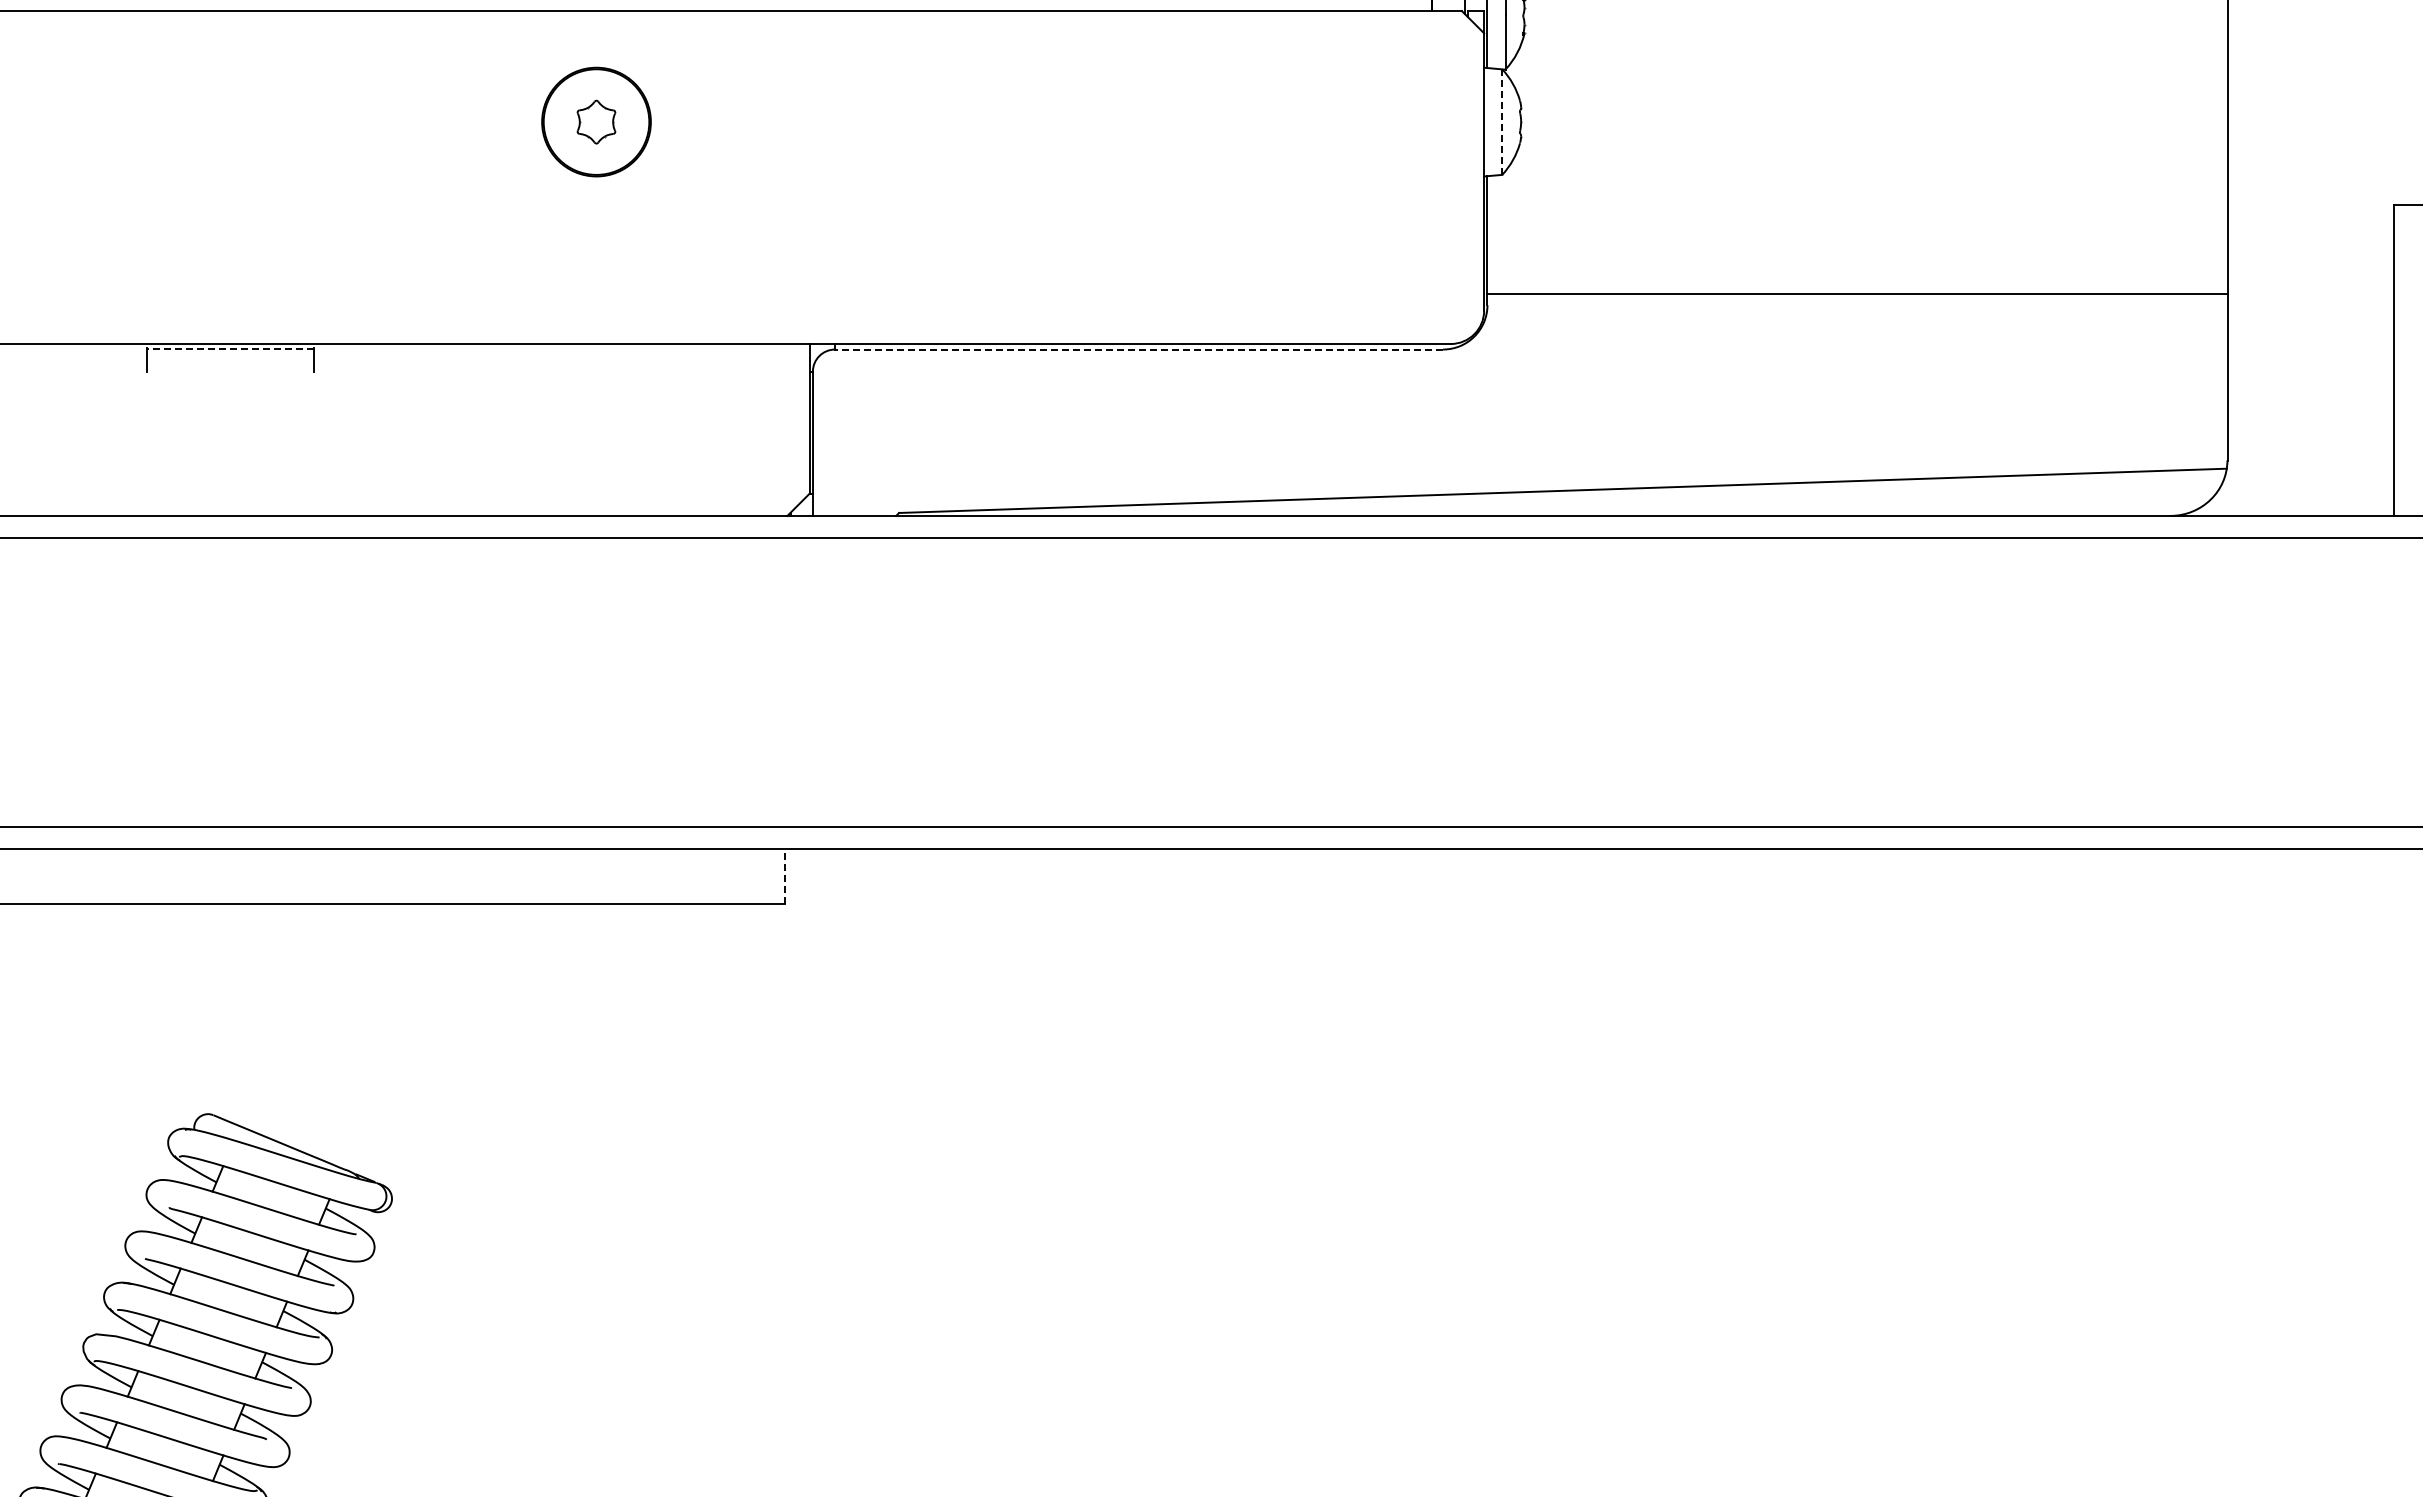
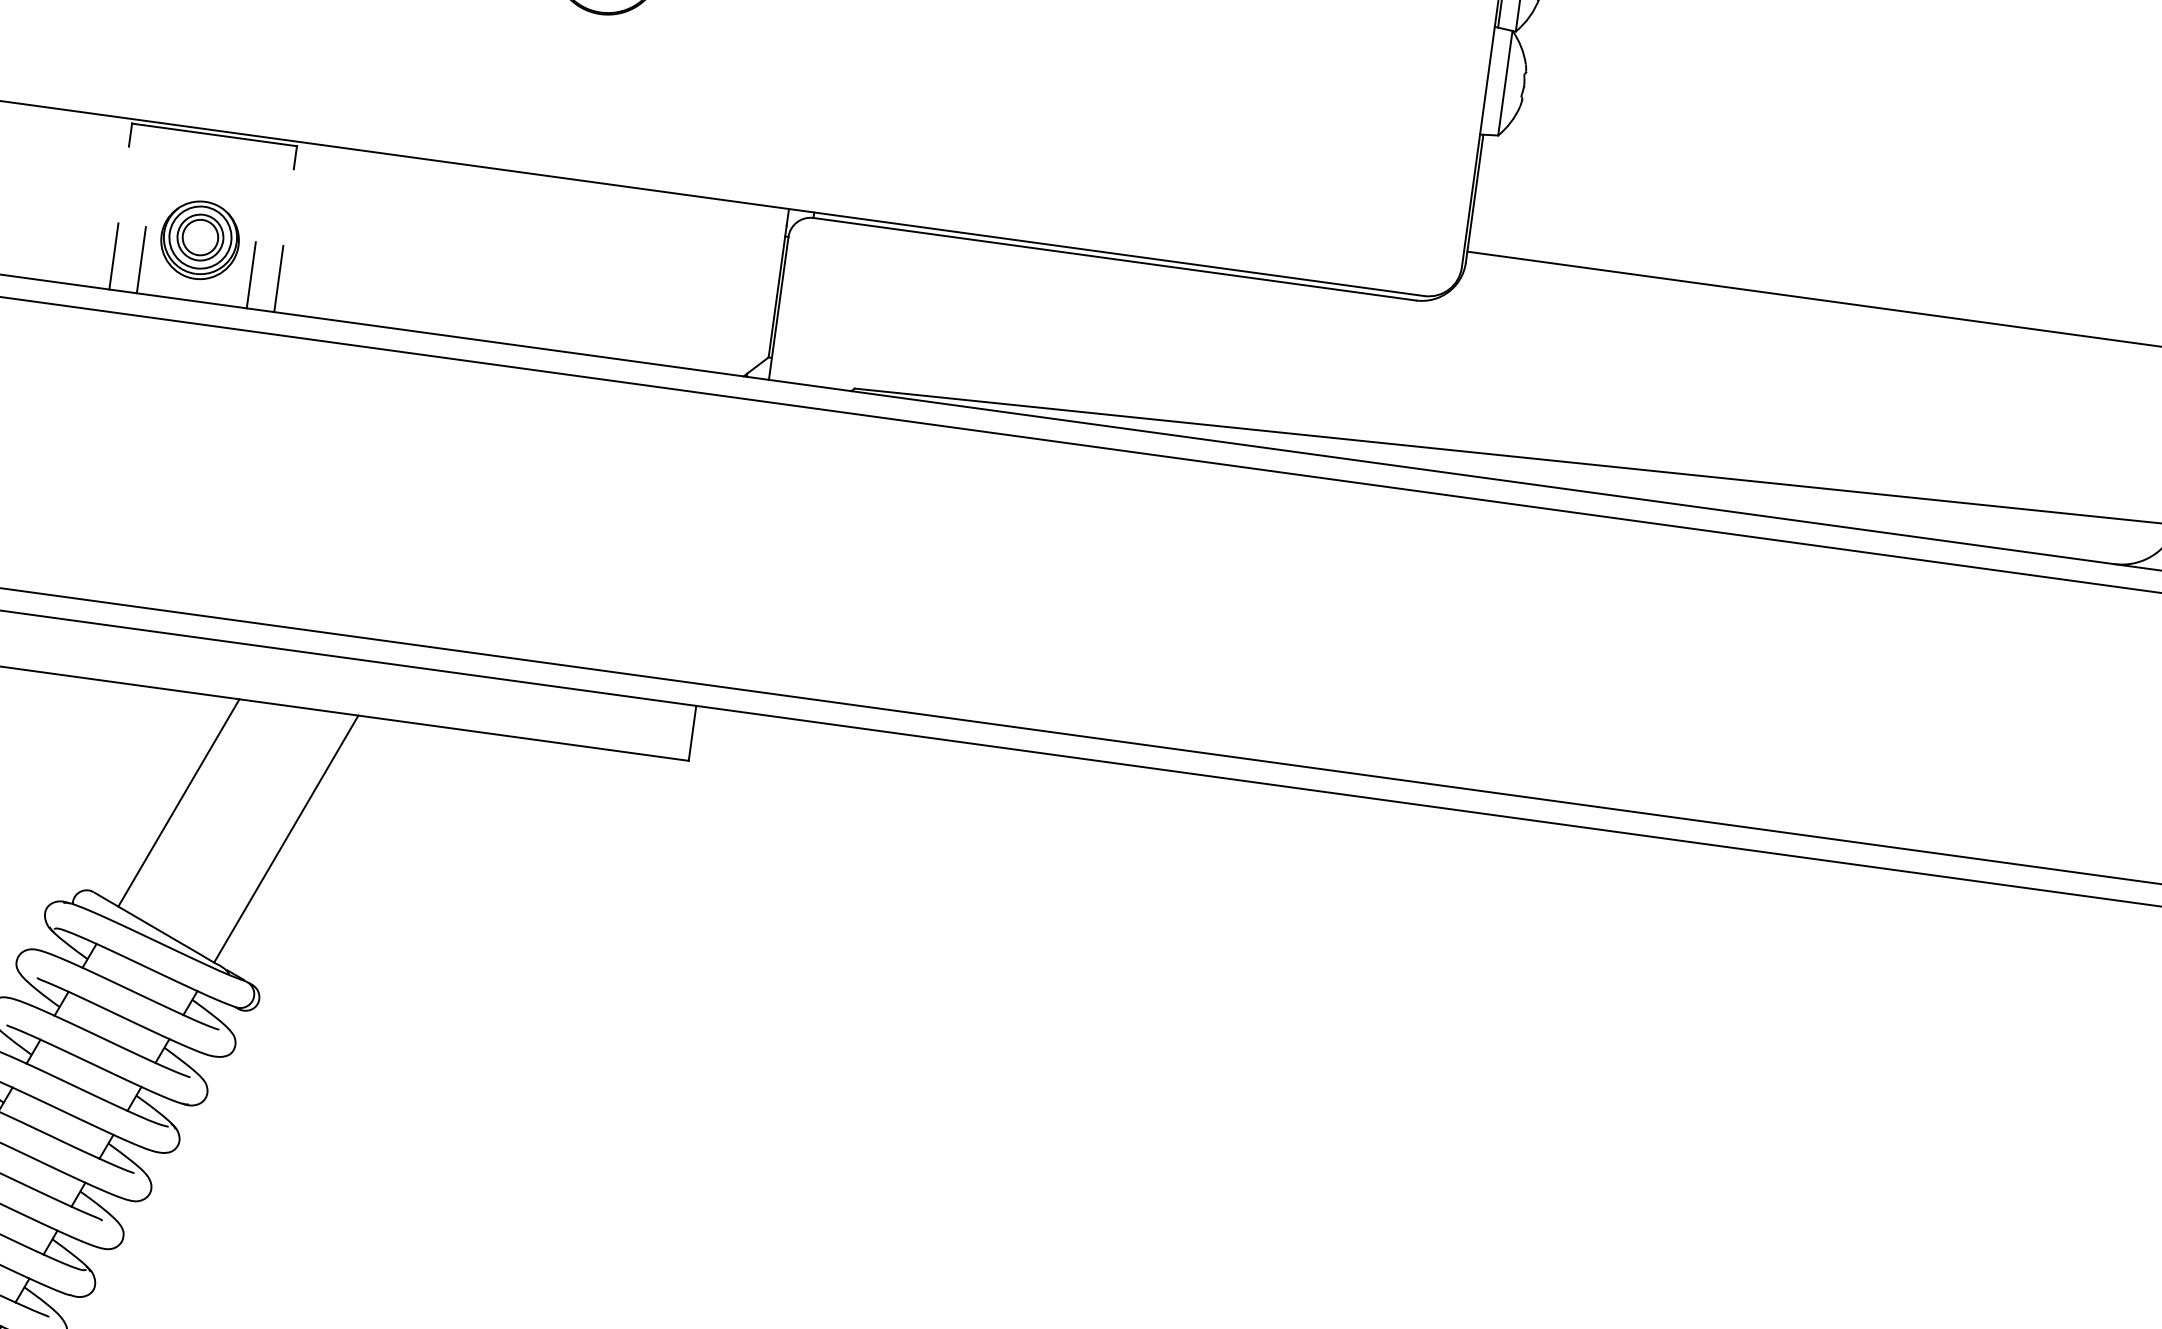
line: (1502, 122) -> (1505, 83), dashed -> solid
line: (229, 348) -> (213, 134), dashed -> solid
line: (1138, 349) -> (1114, 259), dashed -> solid
part: (230, 454) -> (200, 239), added
line: (147, 482) -> (114, 256), added
line: (174, 482) -> (141, 260), added
line: (285, 482) -> (250, 275), added
line: (313, 482) -> (278, 278), added
line: (785, 876) -> (692, 733), dashed -> solid
line: (285, 1015) -> (178, 803), added
line: (396, 1036) -> (285, 839), added

